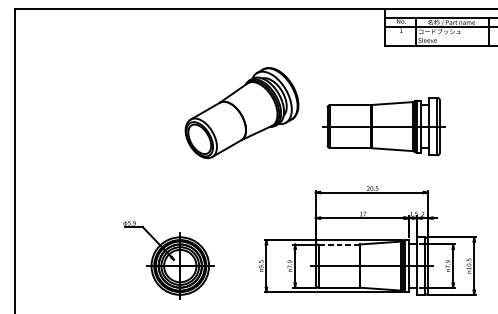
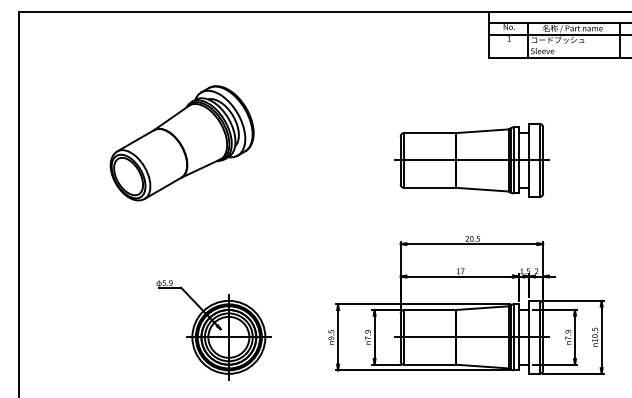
part: (241, 113) -> (181, 143), moved
part: (383, 126) -> (471, 160), moved
line: (338, 244) -> (429, 309), dashed -> solid

